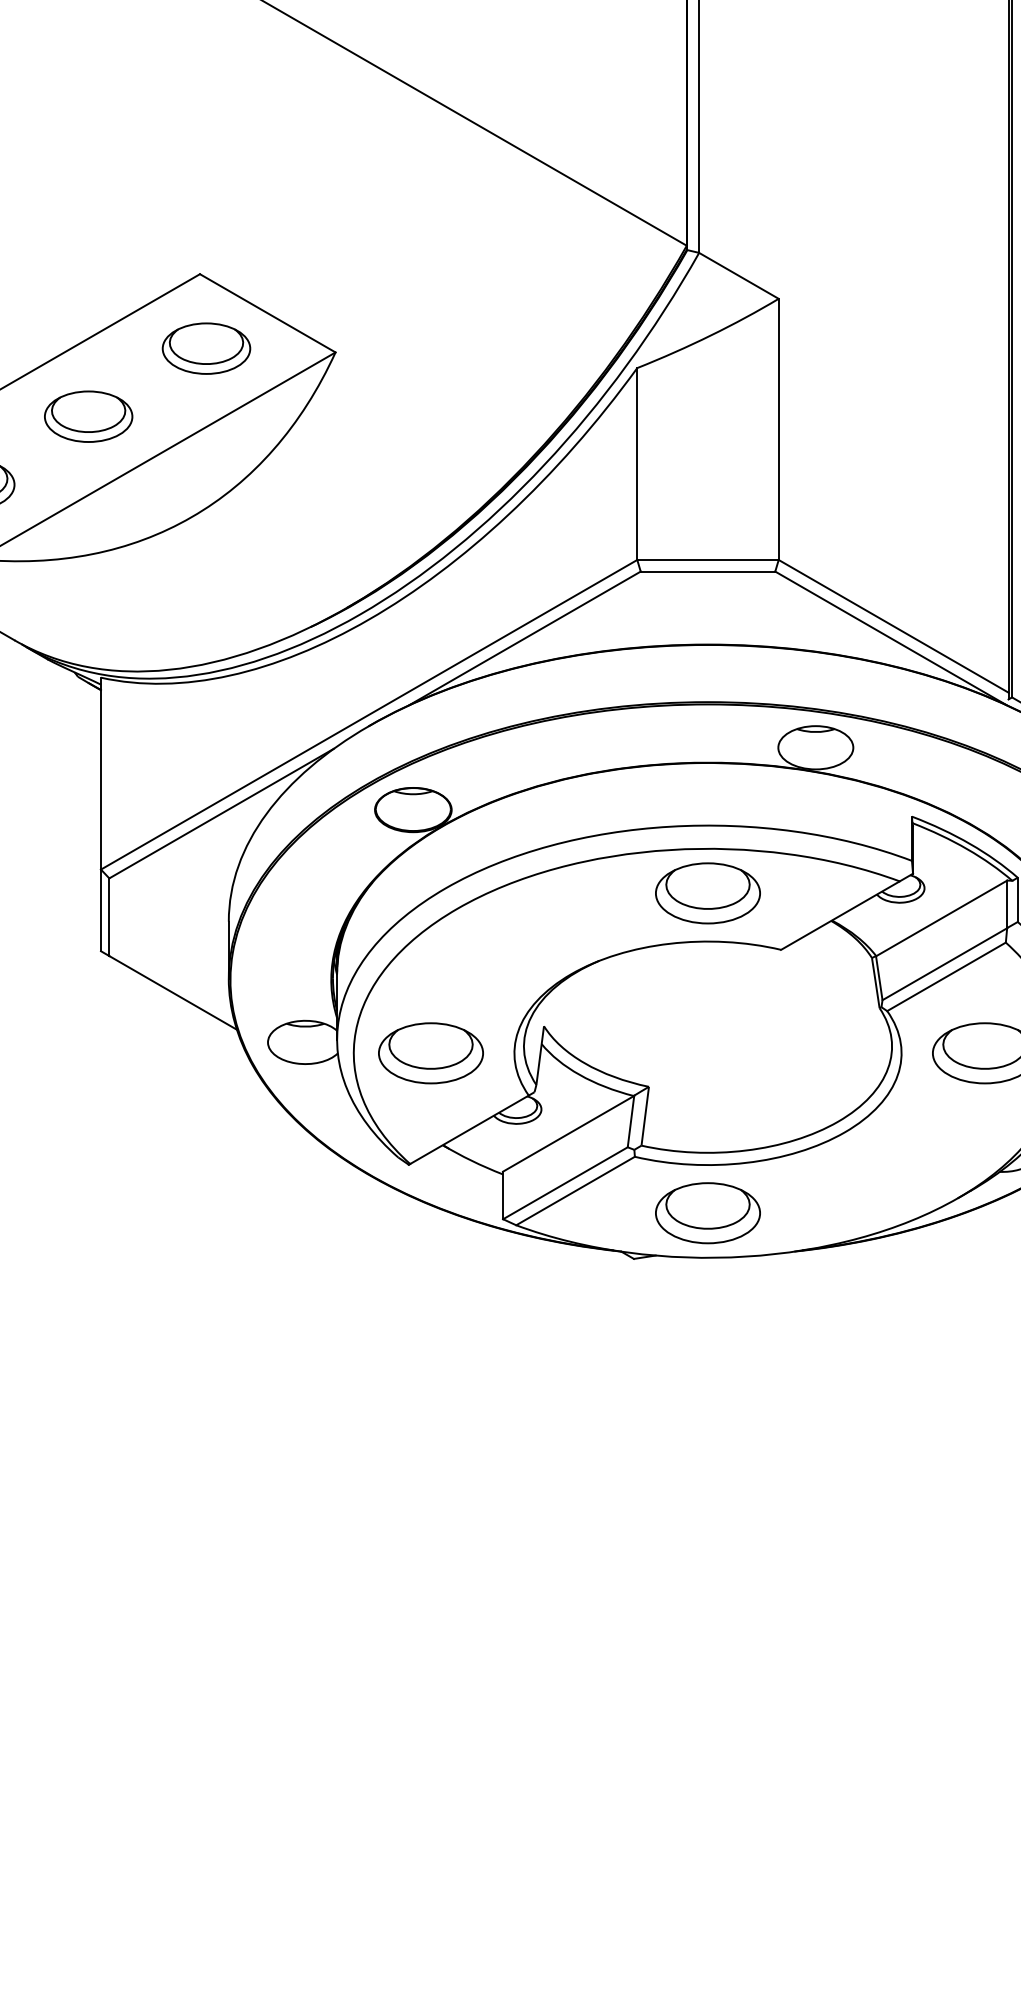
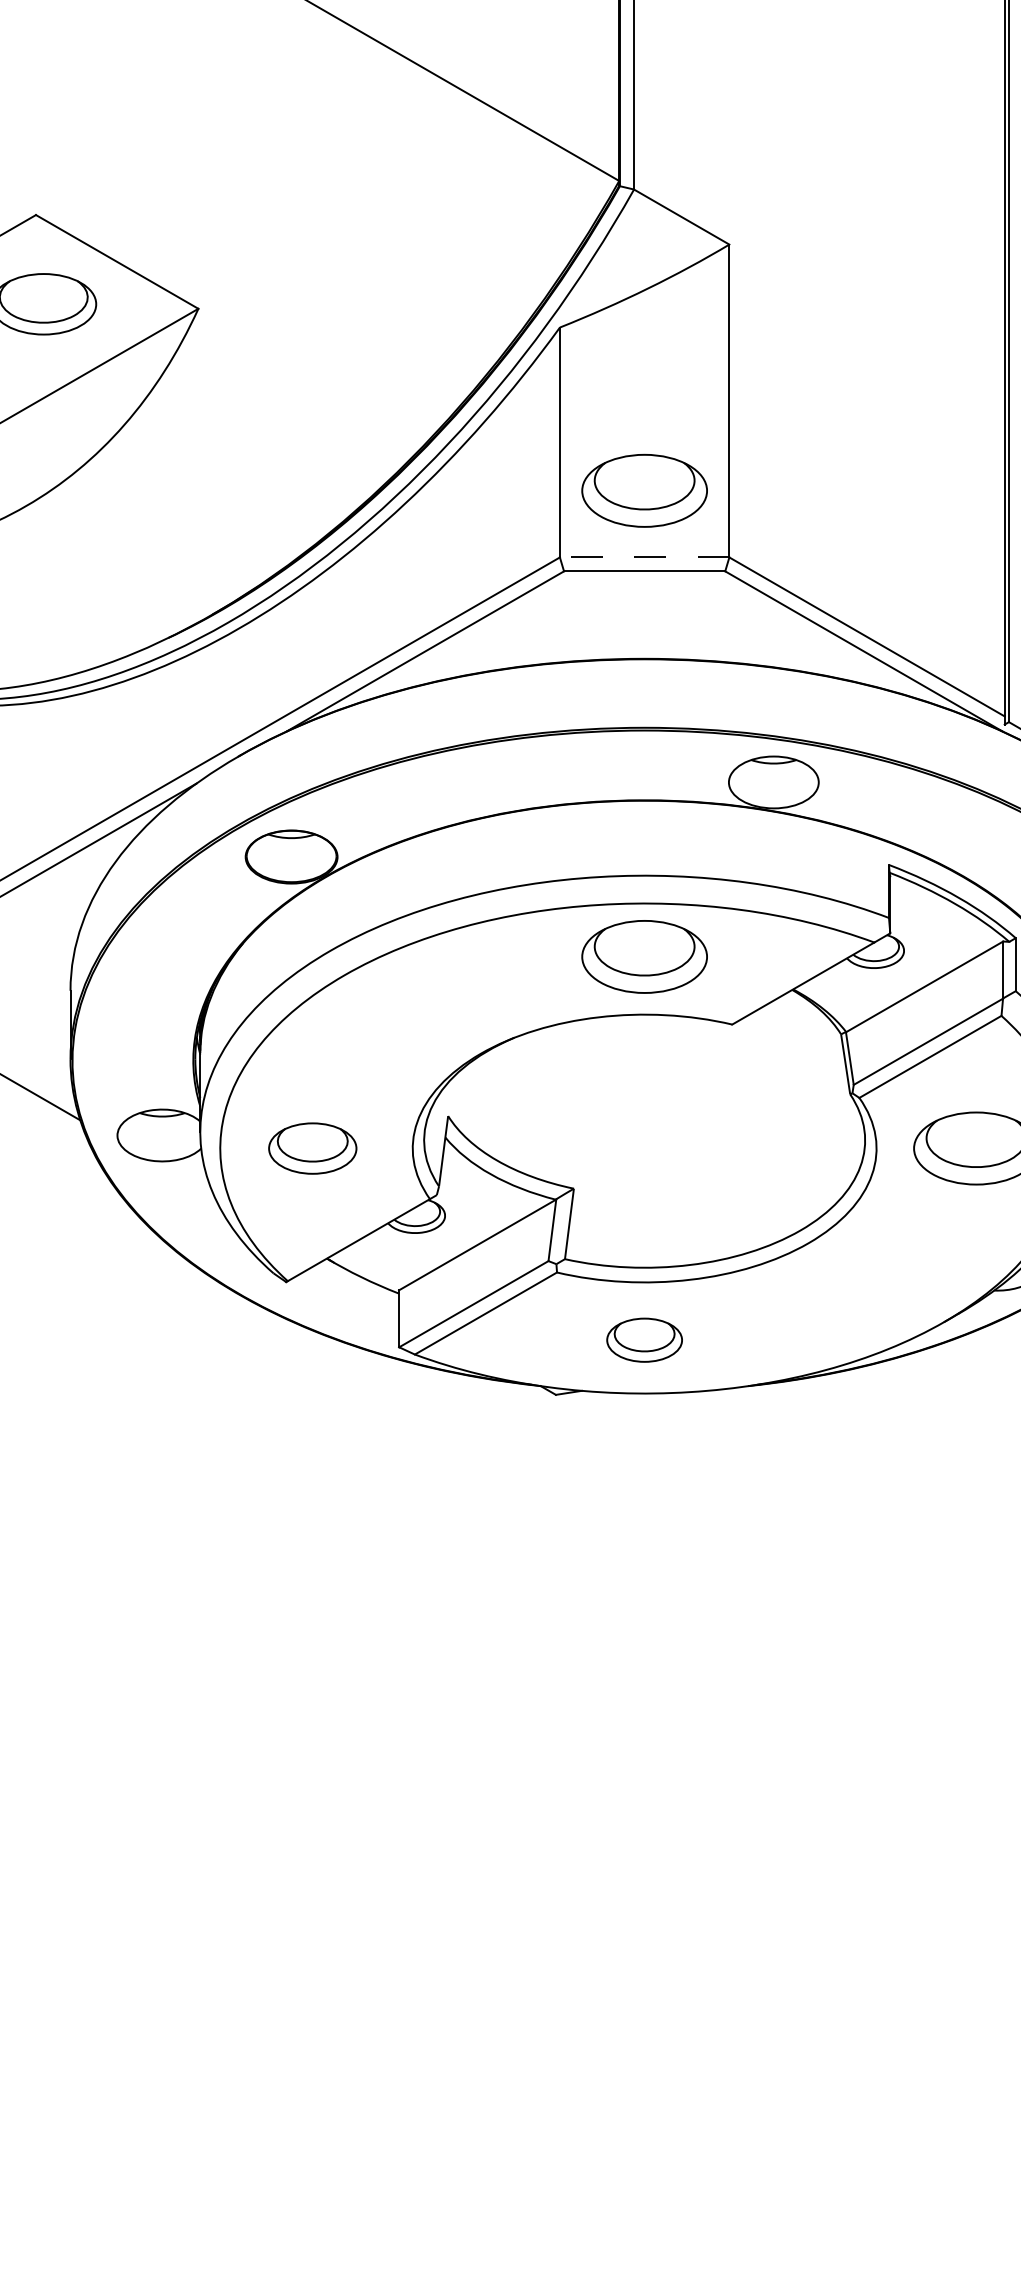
part: (707, 504) -> (644, 490), added
line: (708, 559) -> (645, 556), solid -> dashed
part: (430, 1053) -> (312, 1148), size x0.7
part: (707, 1213) -> (644, 1340), size x0.6

